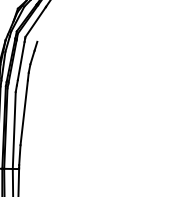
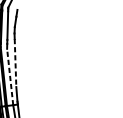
line: (24, 112) -> (15, 62), solid -> dashed
line: (14, 130) -> (10, 76), solid -> dashed

